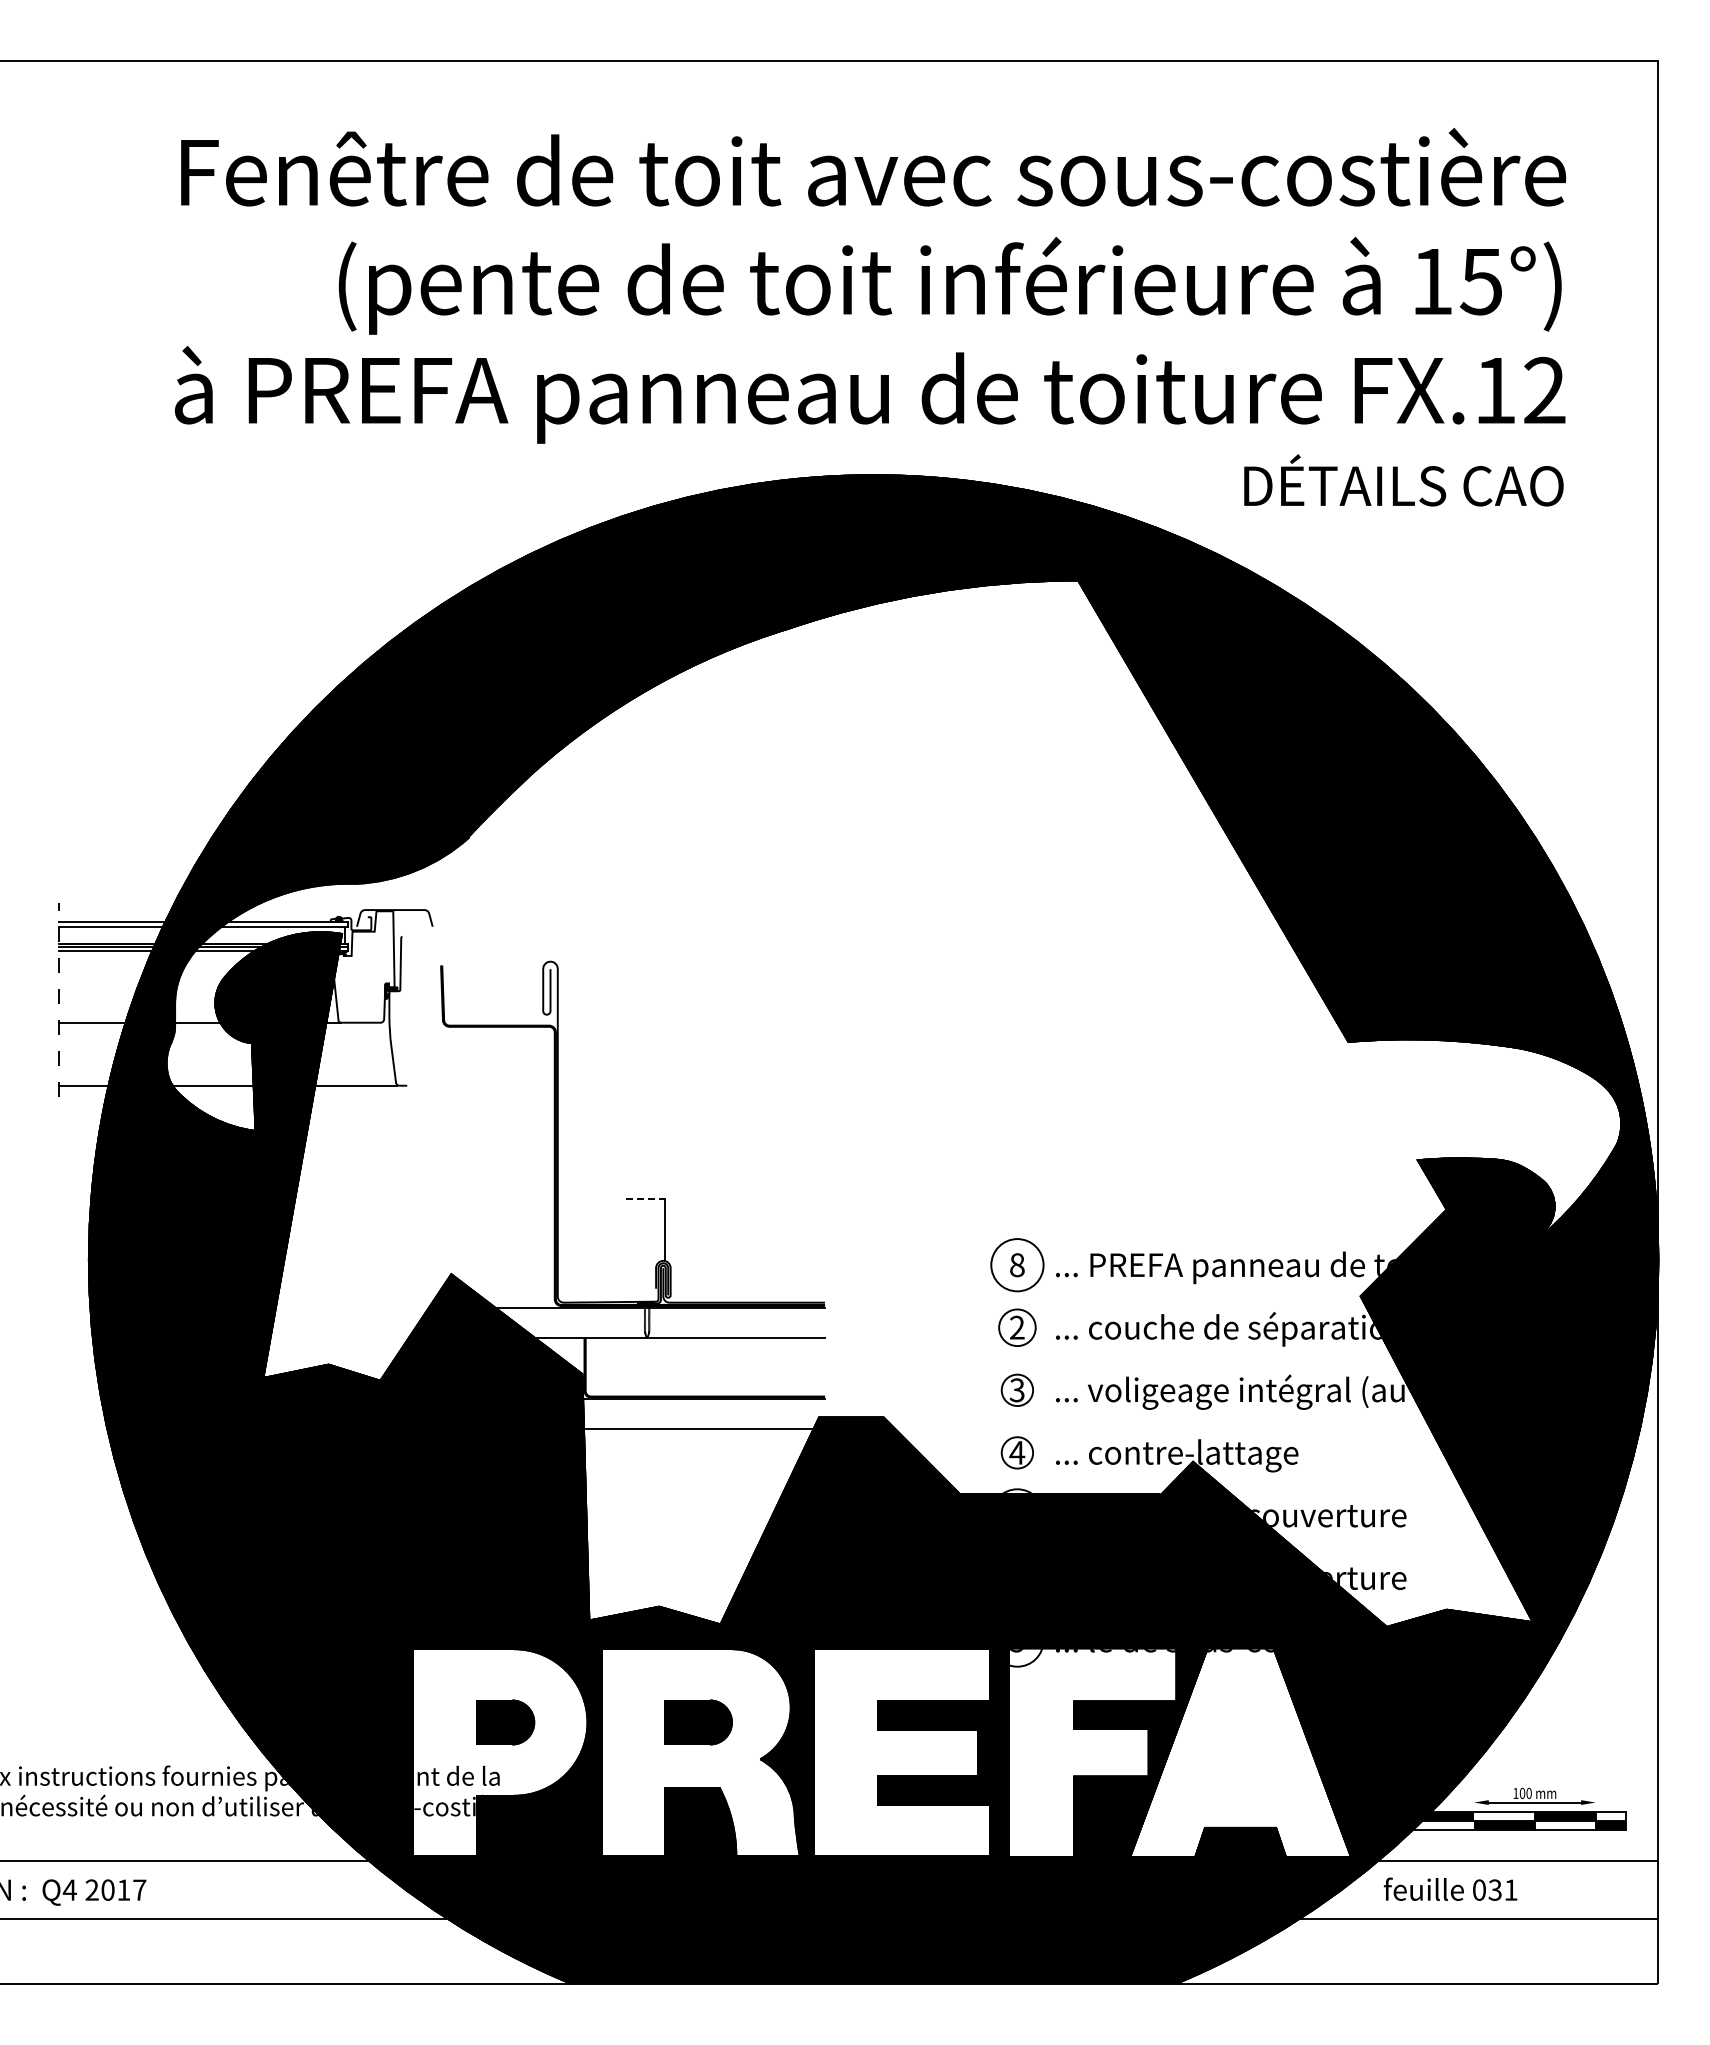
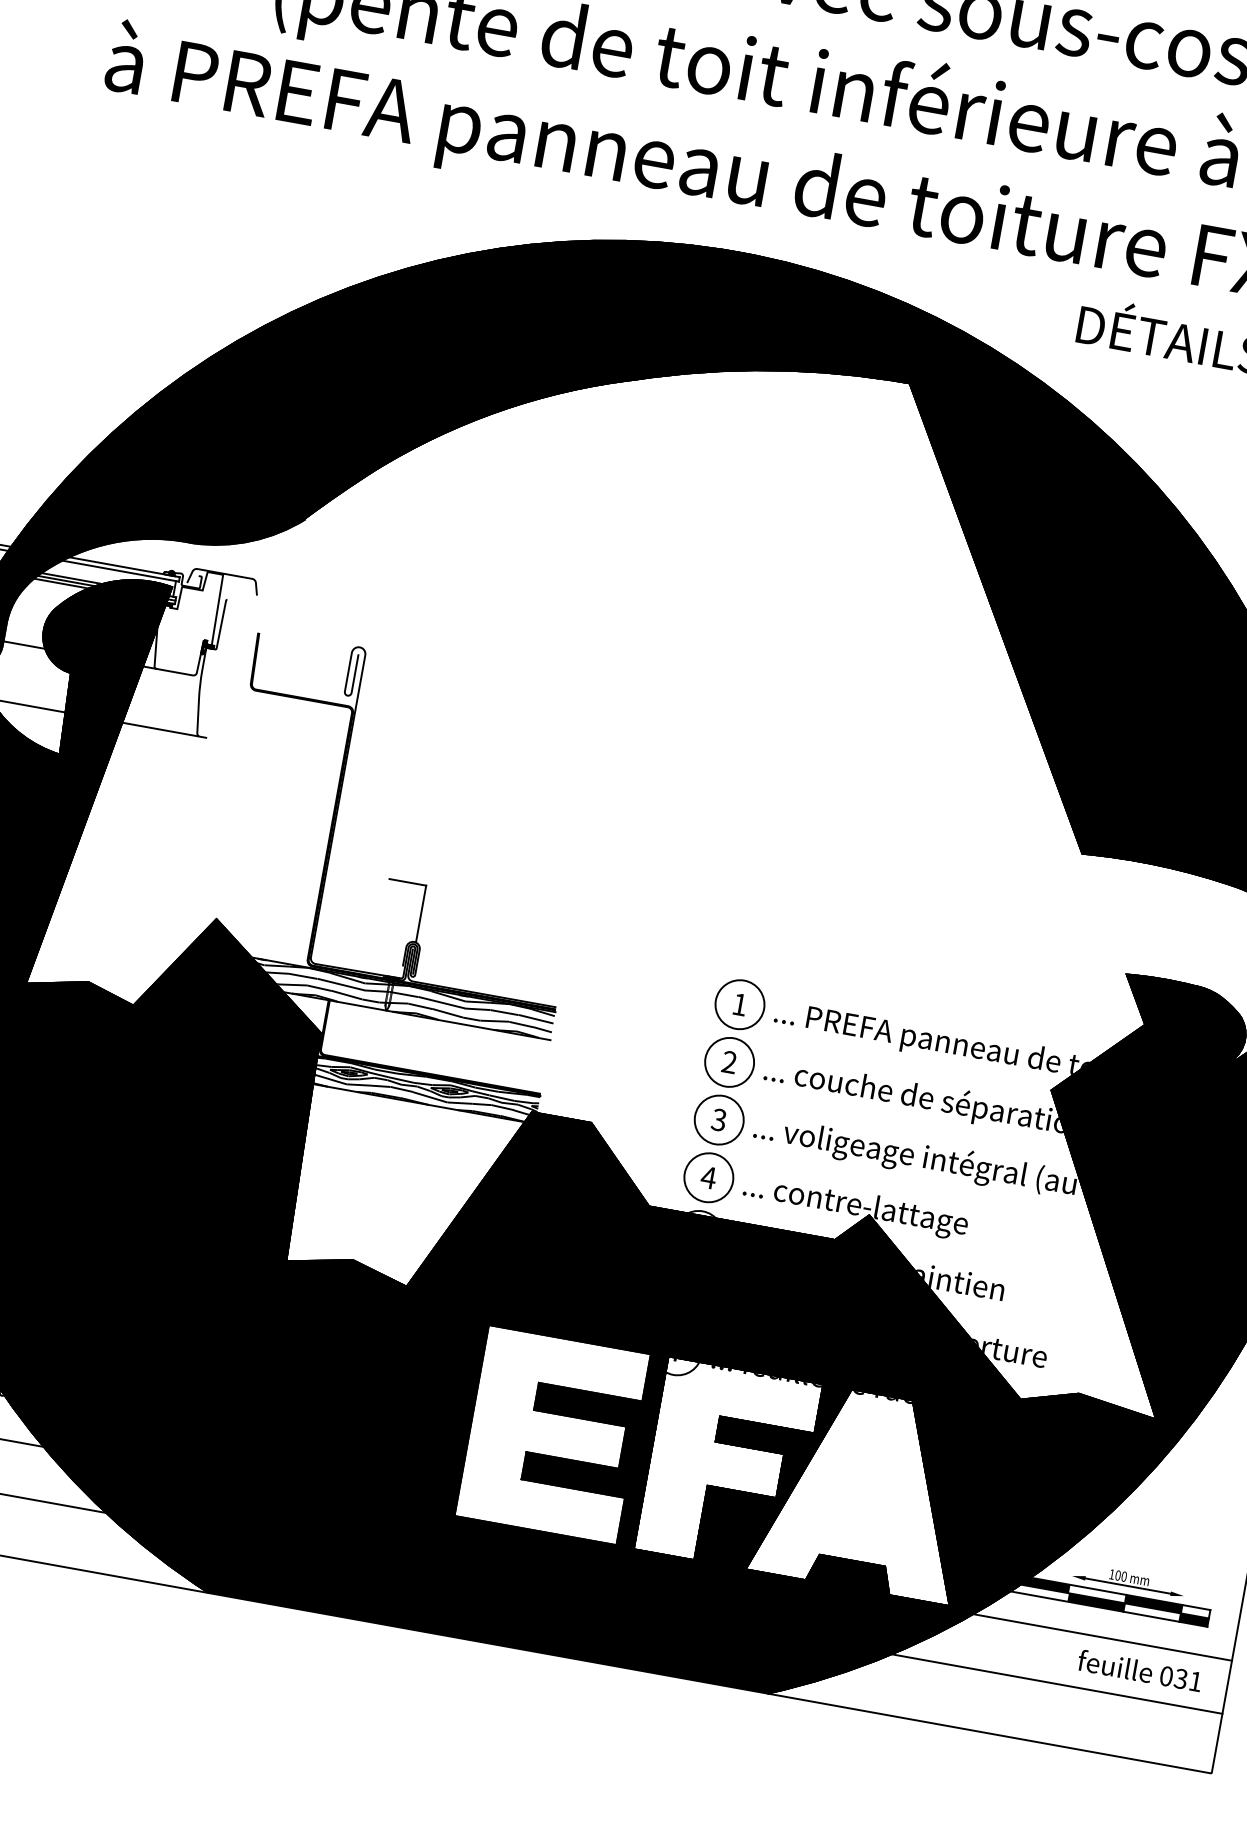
line: (645, 1199) -> (407, 882), dashed -> solid
text: (1017, 1265) -> (740, 1004), 8 -> 1
hatch: (628, 1322) -> (371, 993), added
circle: (1017, 1327) -> (729, 1062), size x1.43
circle: (1017, 1390) -> (719, 1120), size x1.67
hatch: (628, 1414) -> (356, 1077), added
circle: (1017, 1452) -> (708, 1177), size x1.67
text: (1329, 1514) -> (986, 1286), ... lé de sous-couverture -> ... patte de maintien
text: (1016, 1650) -> (675, 1359), 5 -> 7
text: (1179, 1650) -> (825, 1386), ... lé de sous-couverture -> ... feuille de raccordement
text: (1450, 1888) -> (1140, 1670), moved

